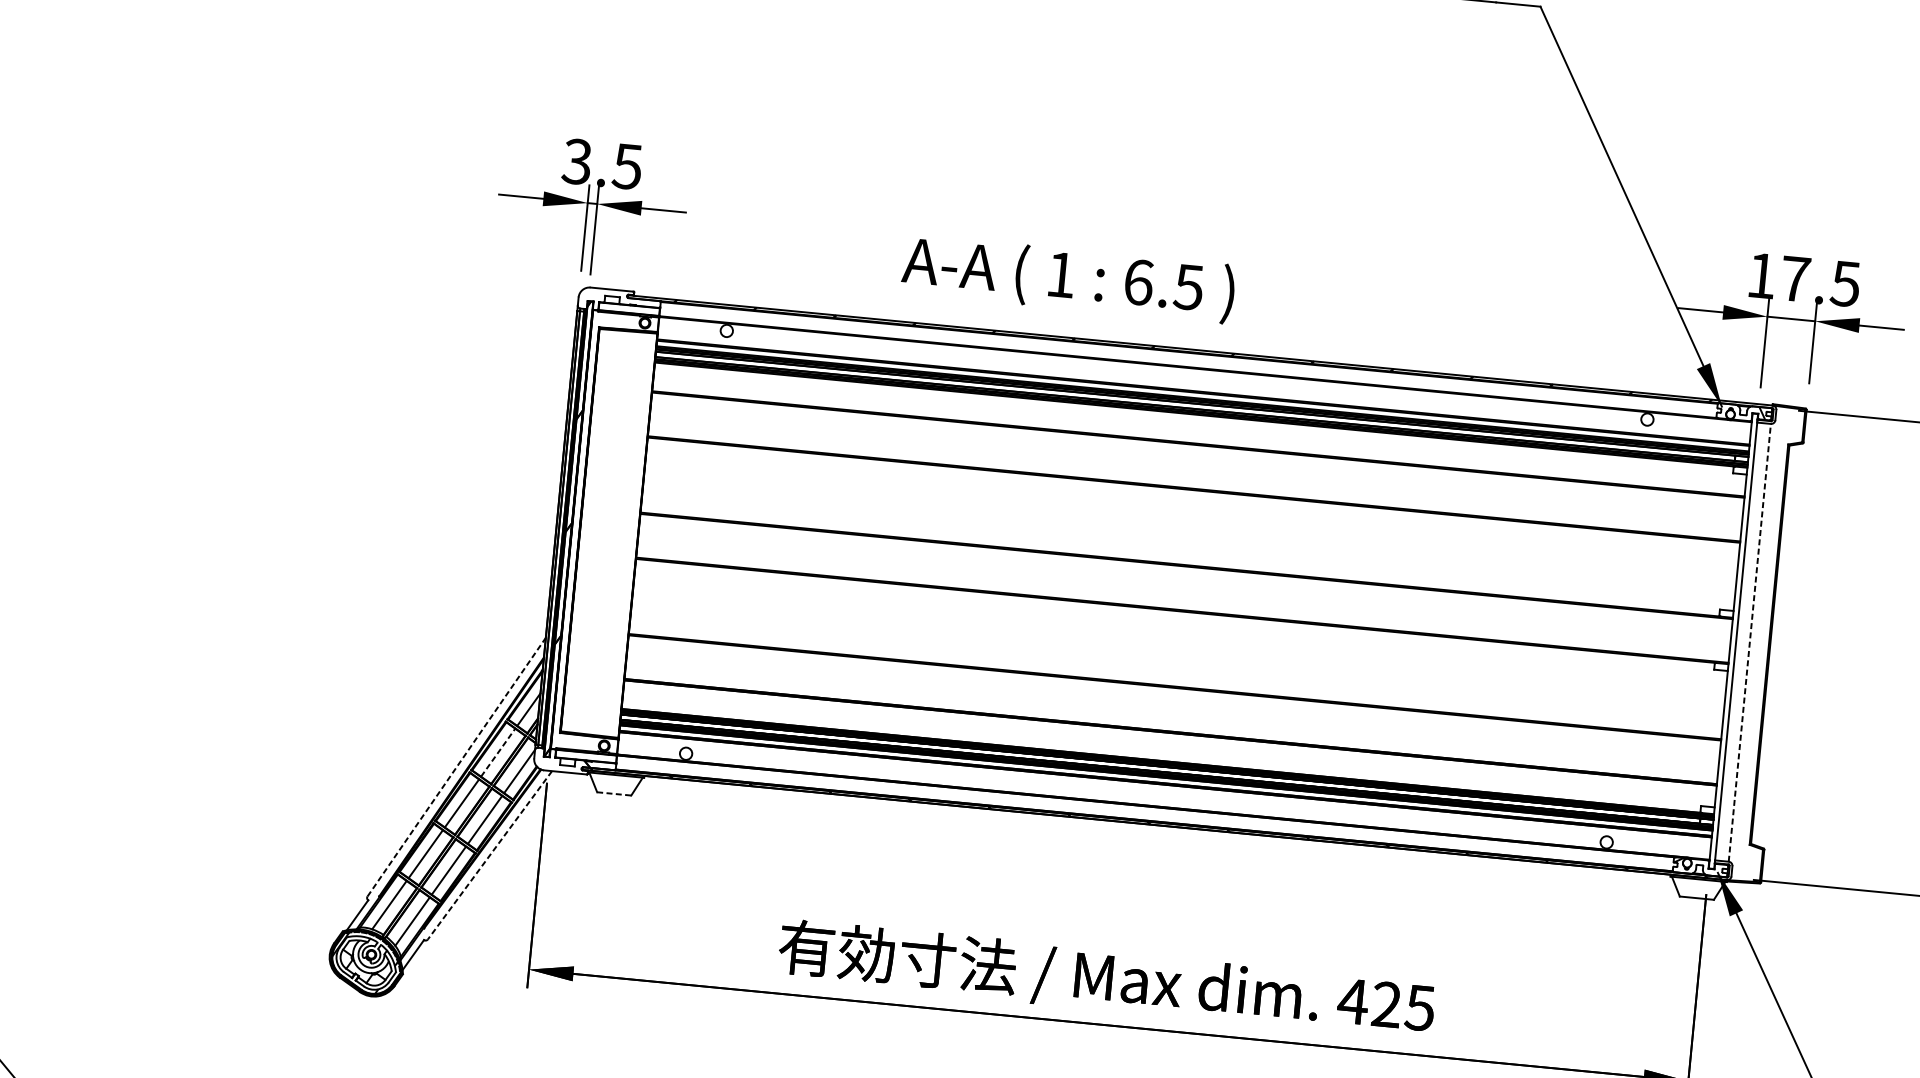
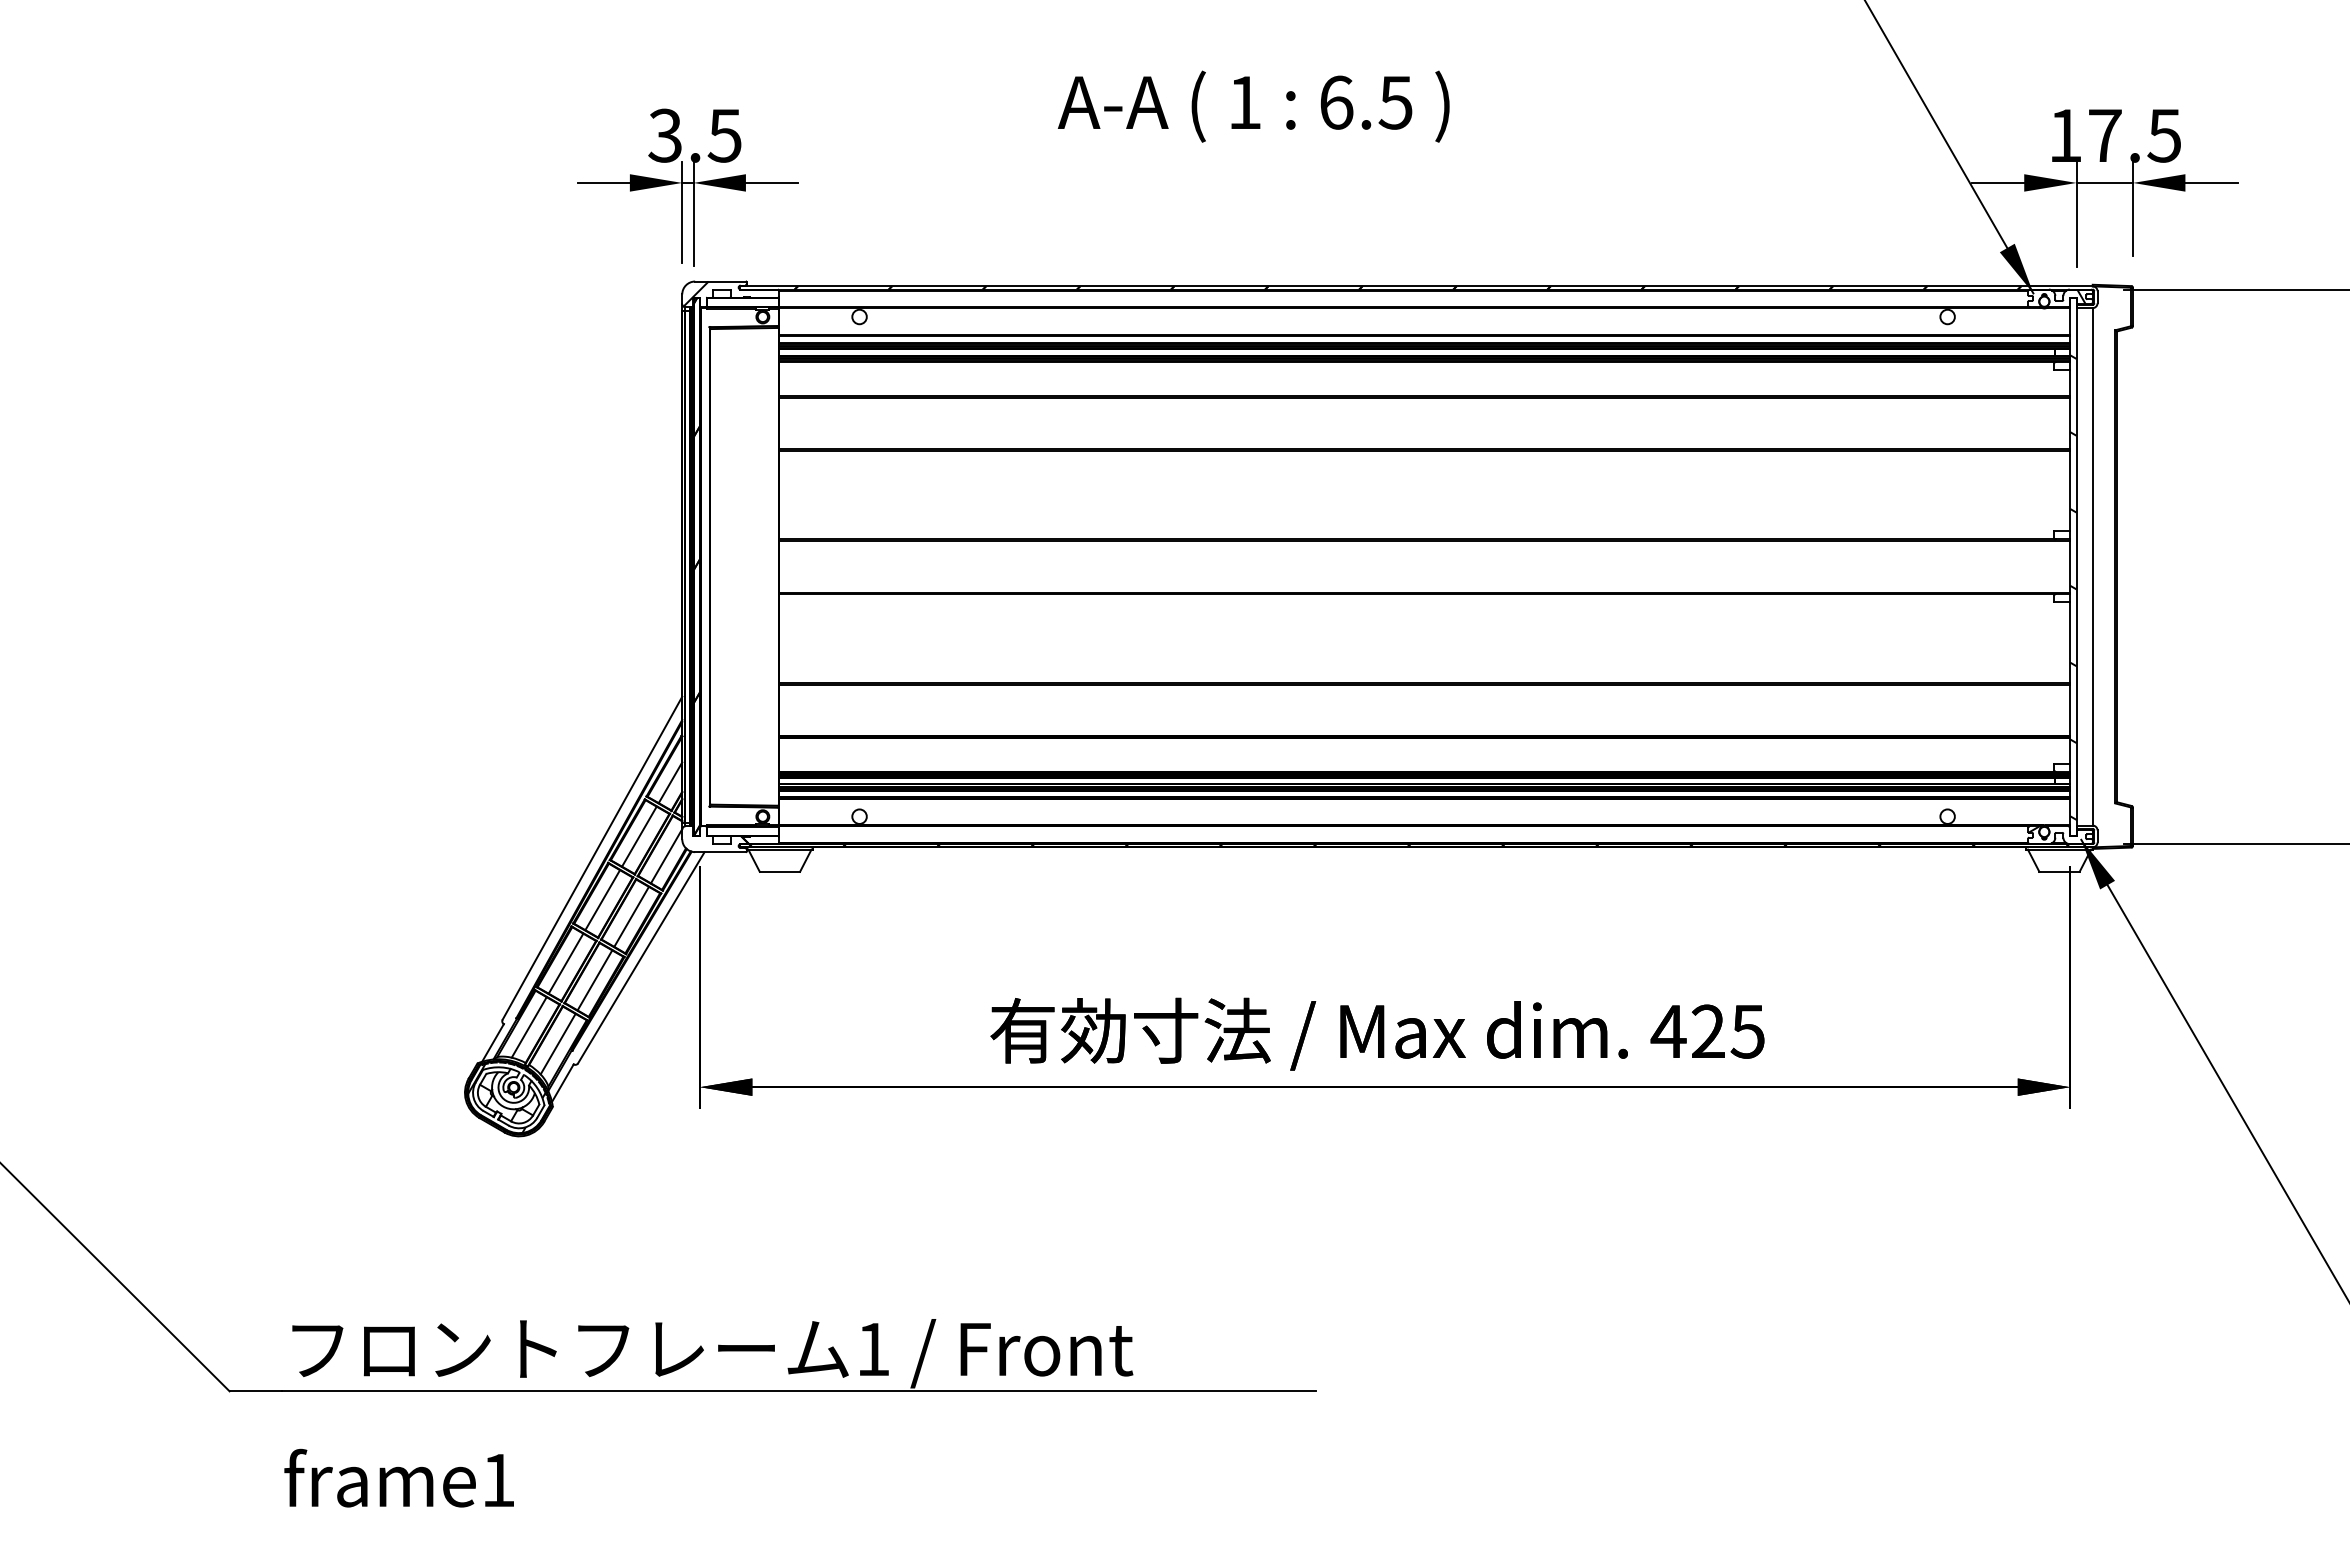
text: (1068, 278) -> (1253, 106), moved
hatch: (589, 297) -> (695, 293), added
line: (1749, 642) -> (2092, 566), dashed -> solid
hatch: (1731, 658) -> (2073, 587), added
line: (498, 752) -> (639, 836), dashed -> solid
line: (456, 767) -> (592, 858), dashed -> solid
line: (614, 793) -> (780, 871), dashed -> solid
line: (490, 855) -> (641, 958), dashed -> solid

